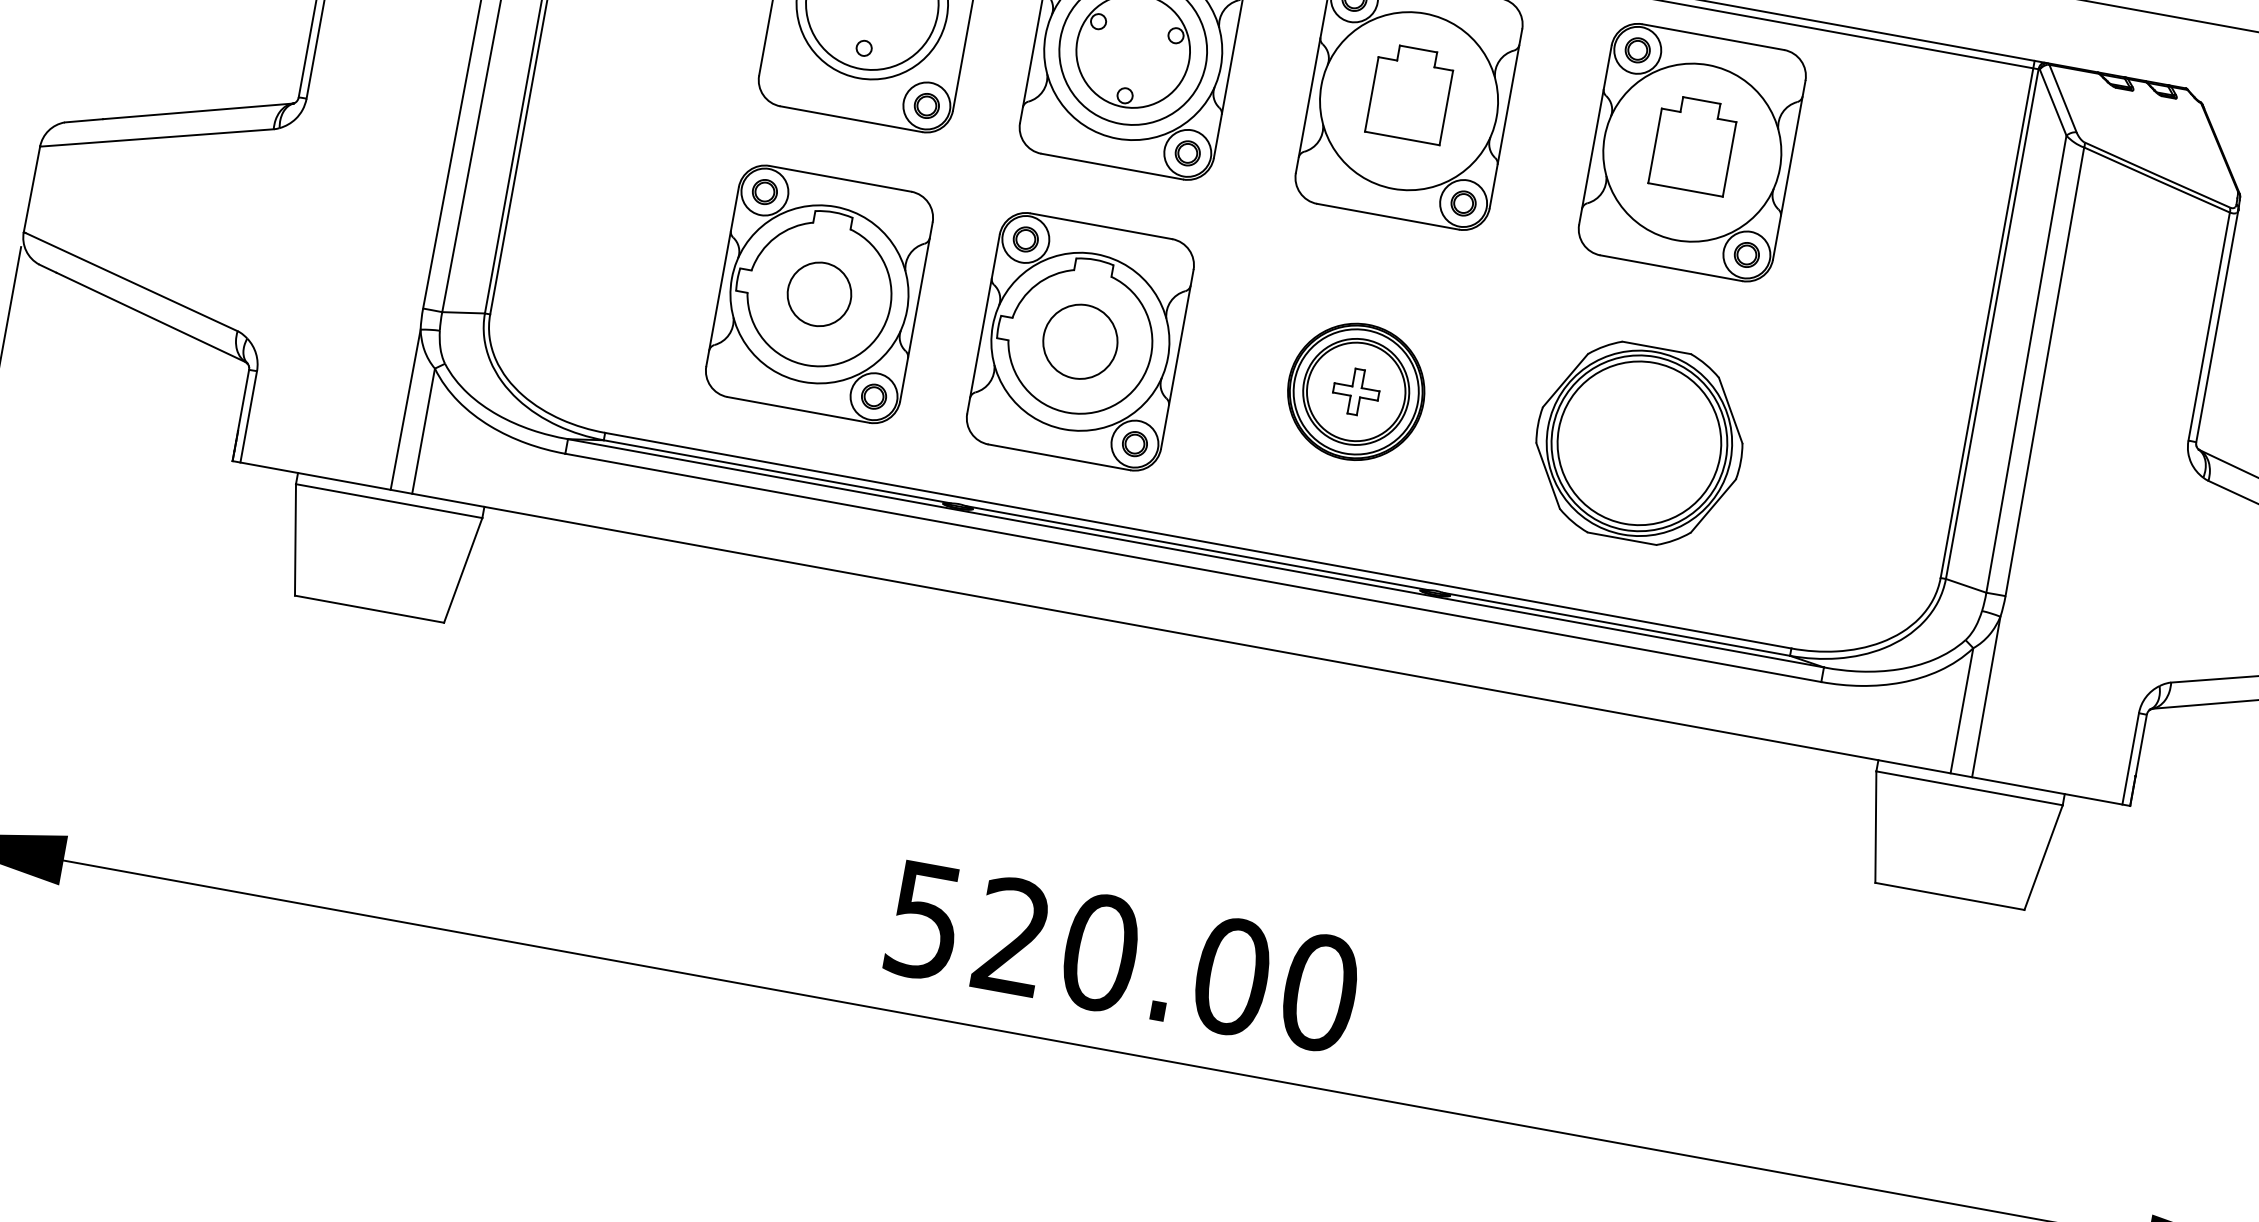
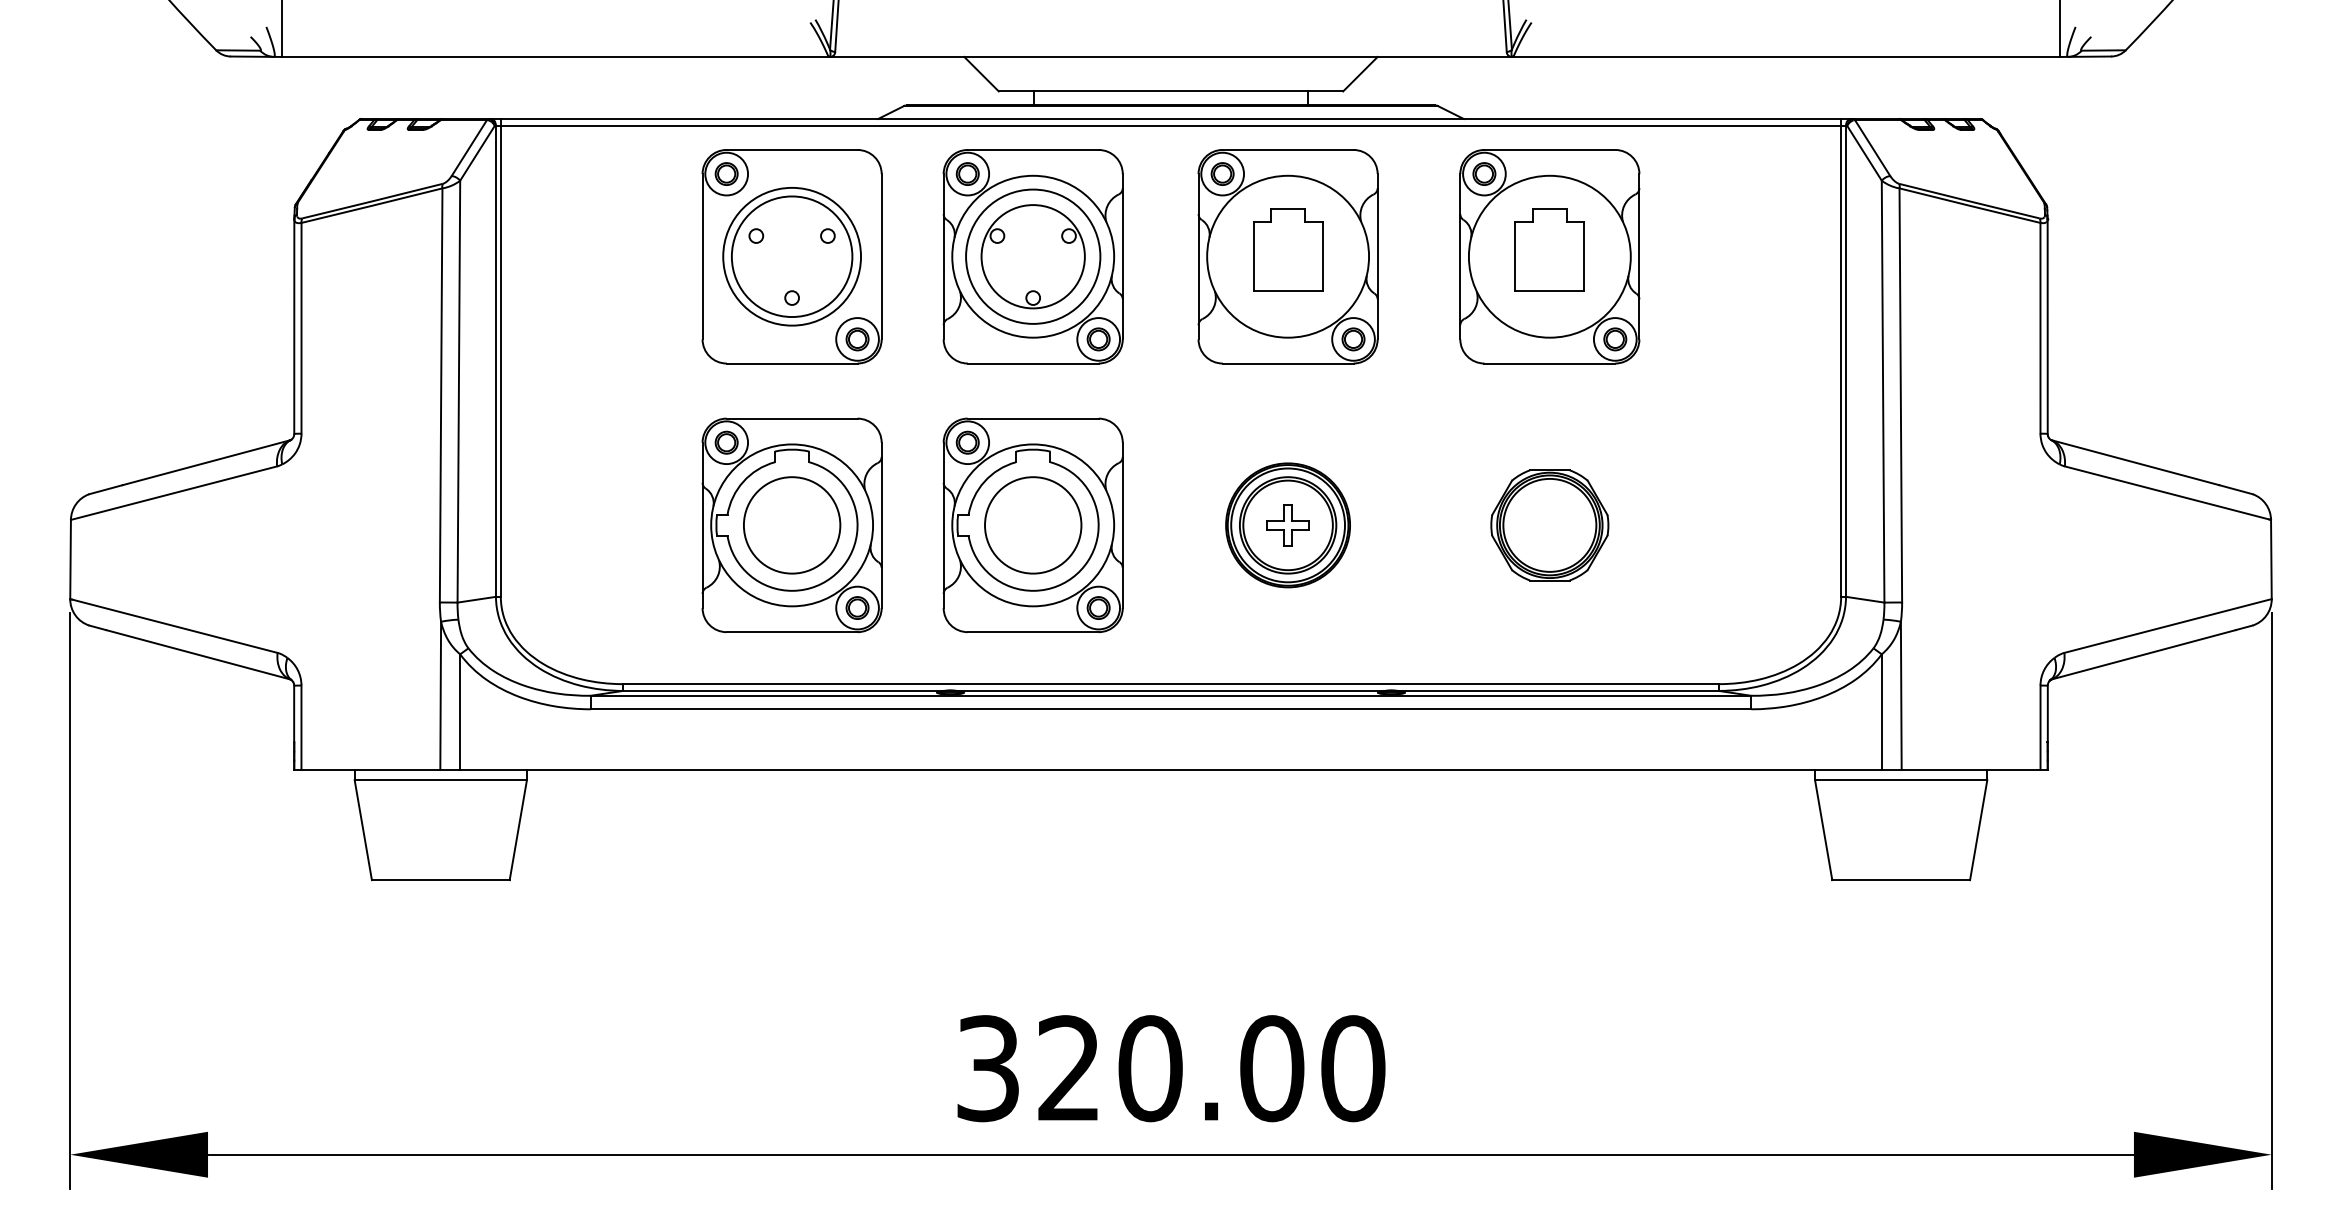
circle: (818, 294) -> (791, 525), size x1.67
circle: (1080, 341) -> (1033, 525), size x1.43
part: (1639, 443) -> (1549, 525), size x0.62
text: (924, 920) -> (987, 1068), 520.00 -> 320.00

